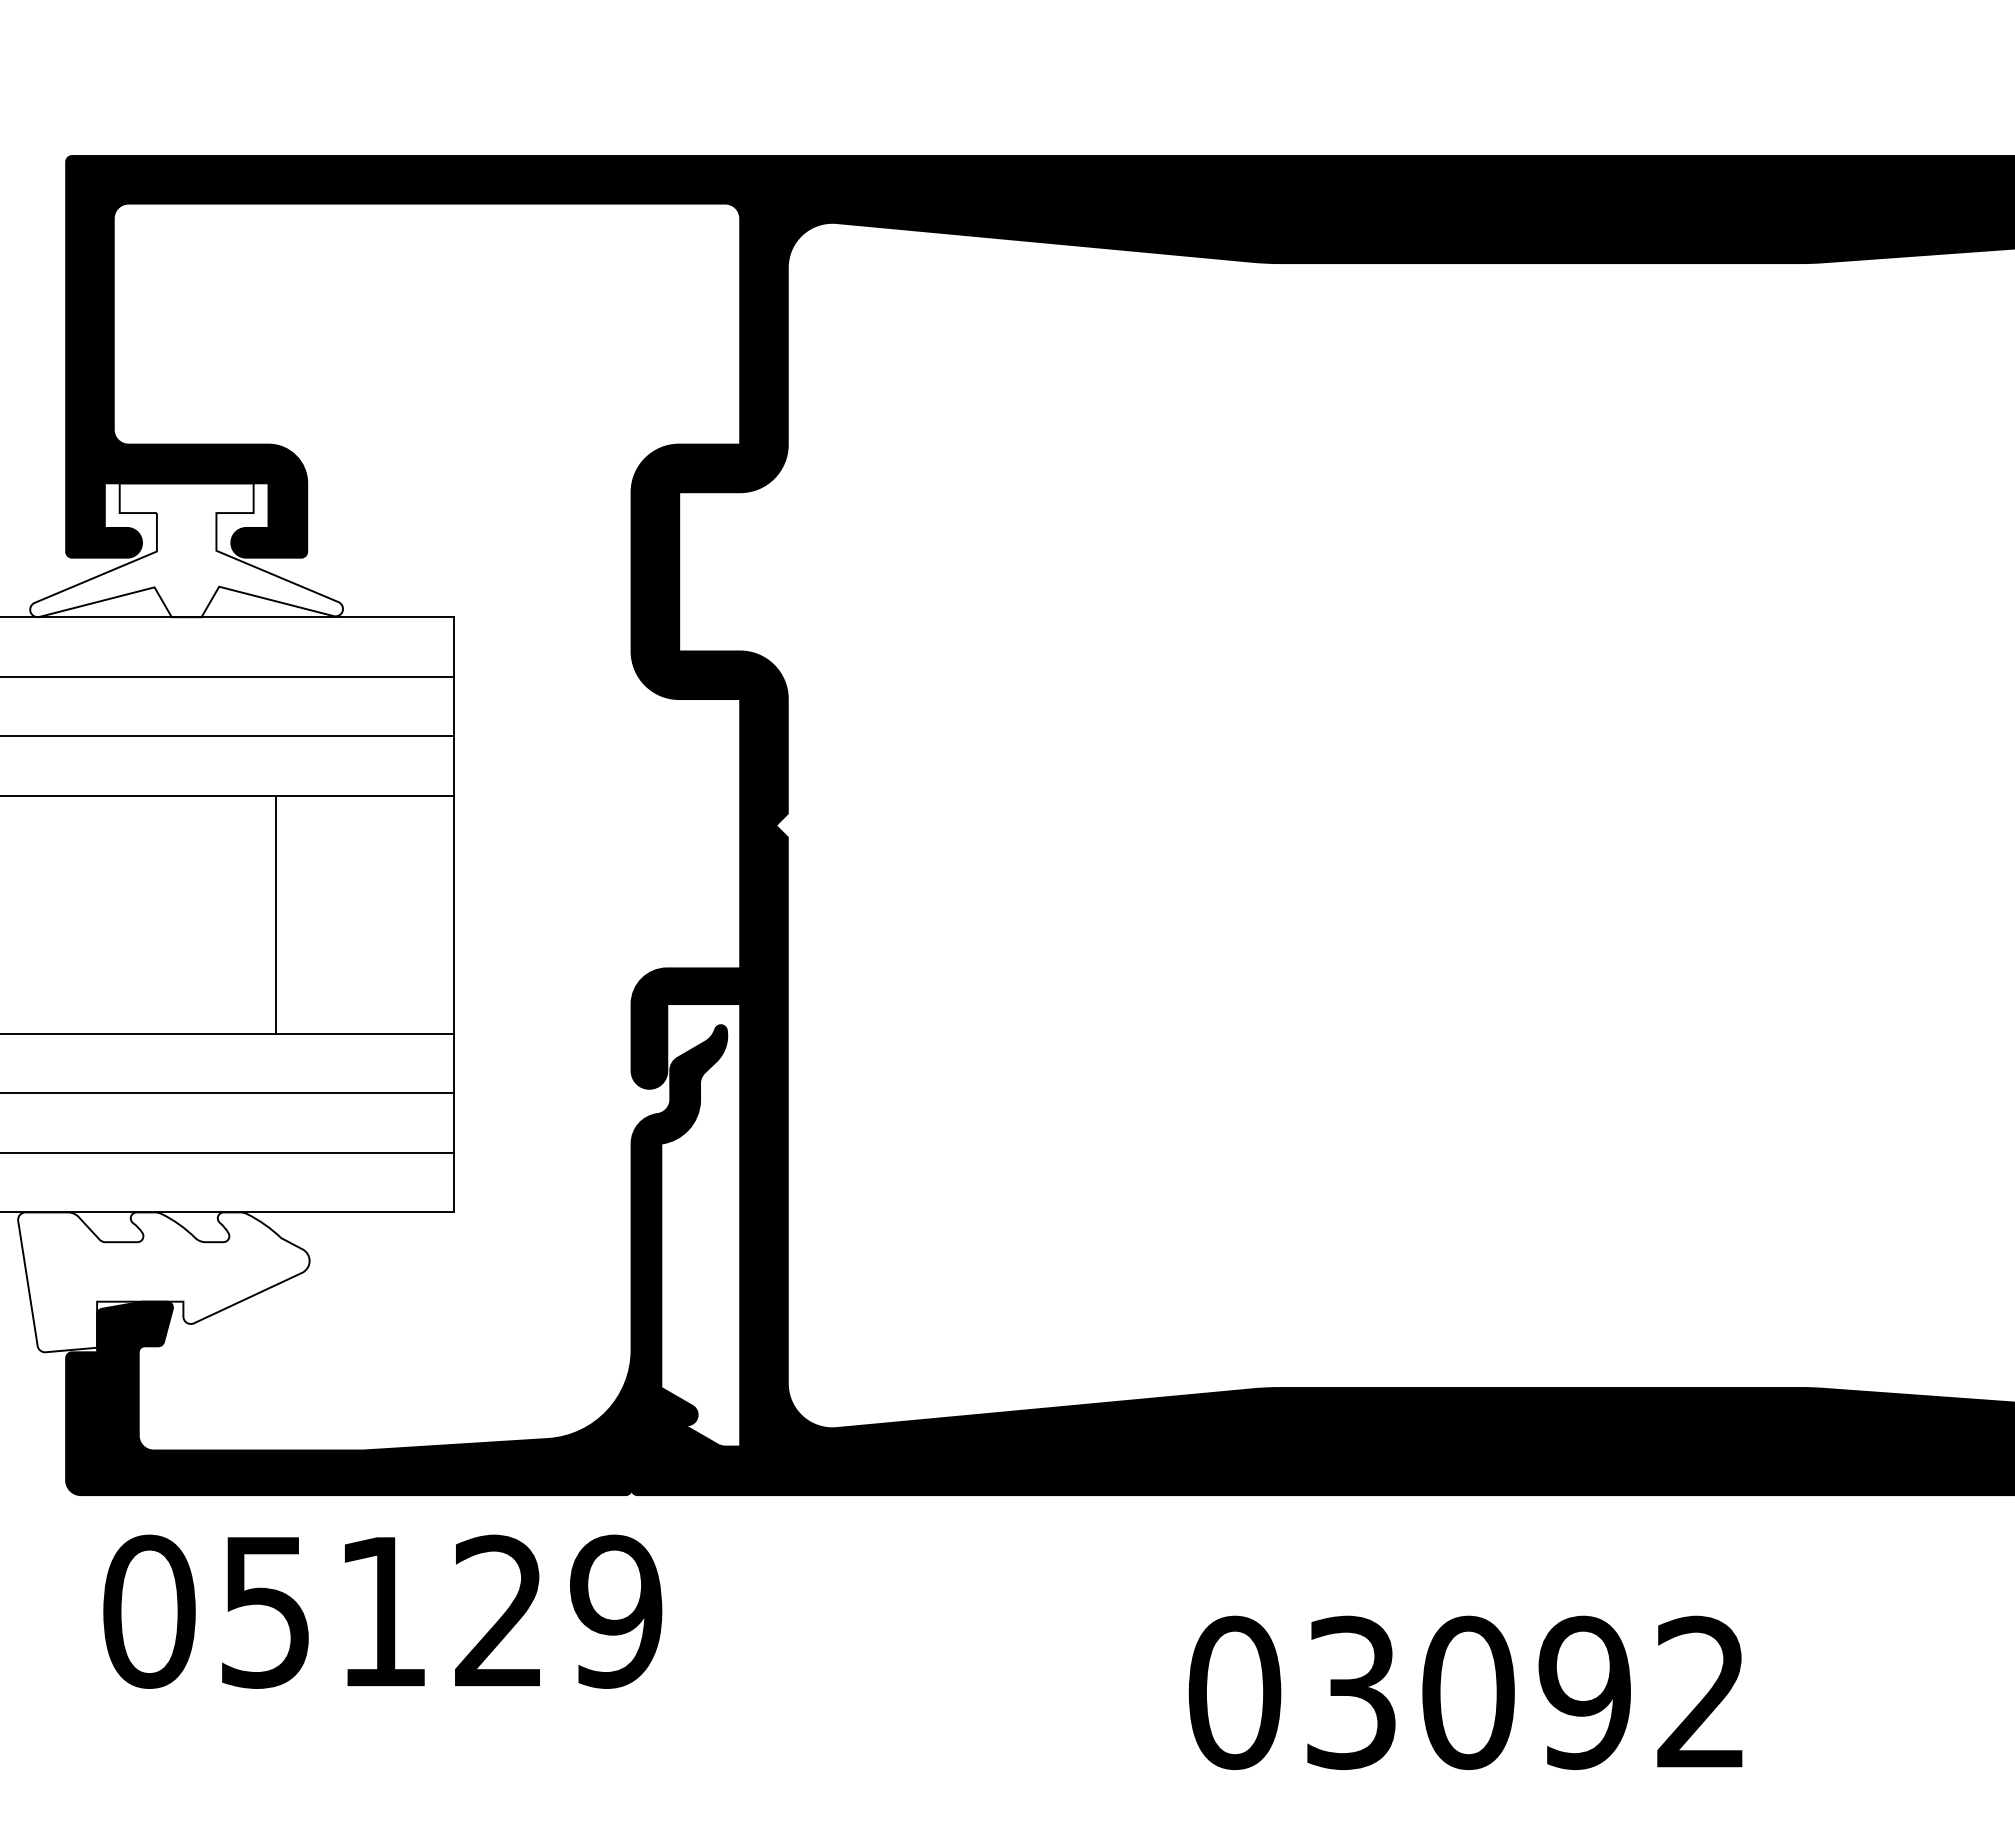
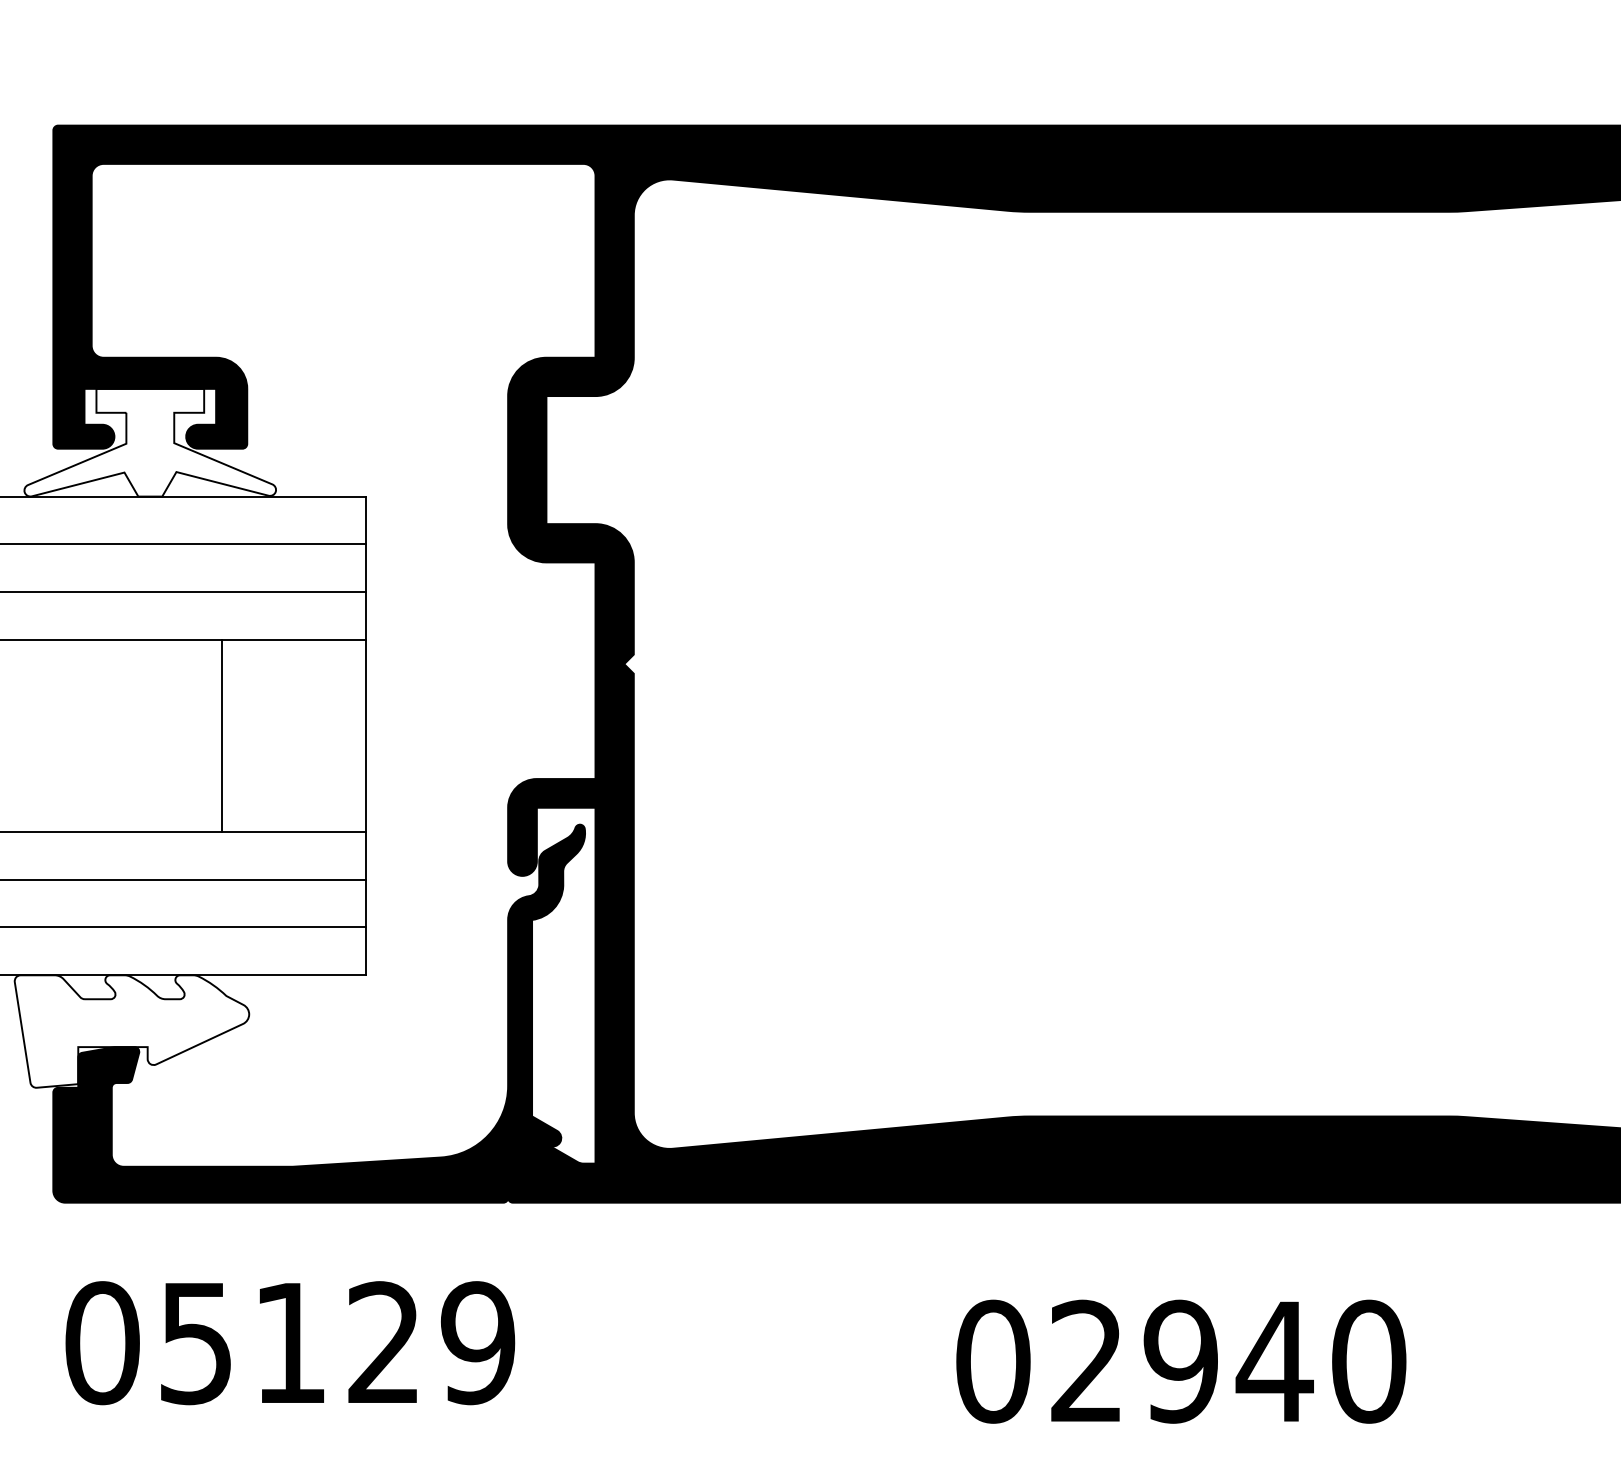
text: (382, 1611) -> (290, 1342), moved
text: (1527, 1692) -> (1228, 1361), 03092 -> 02940

